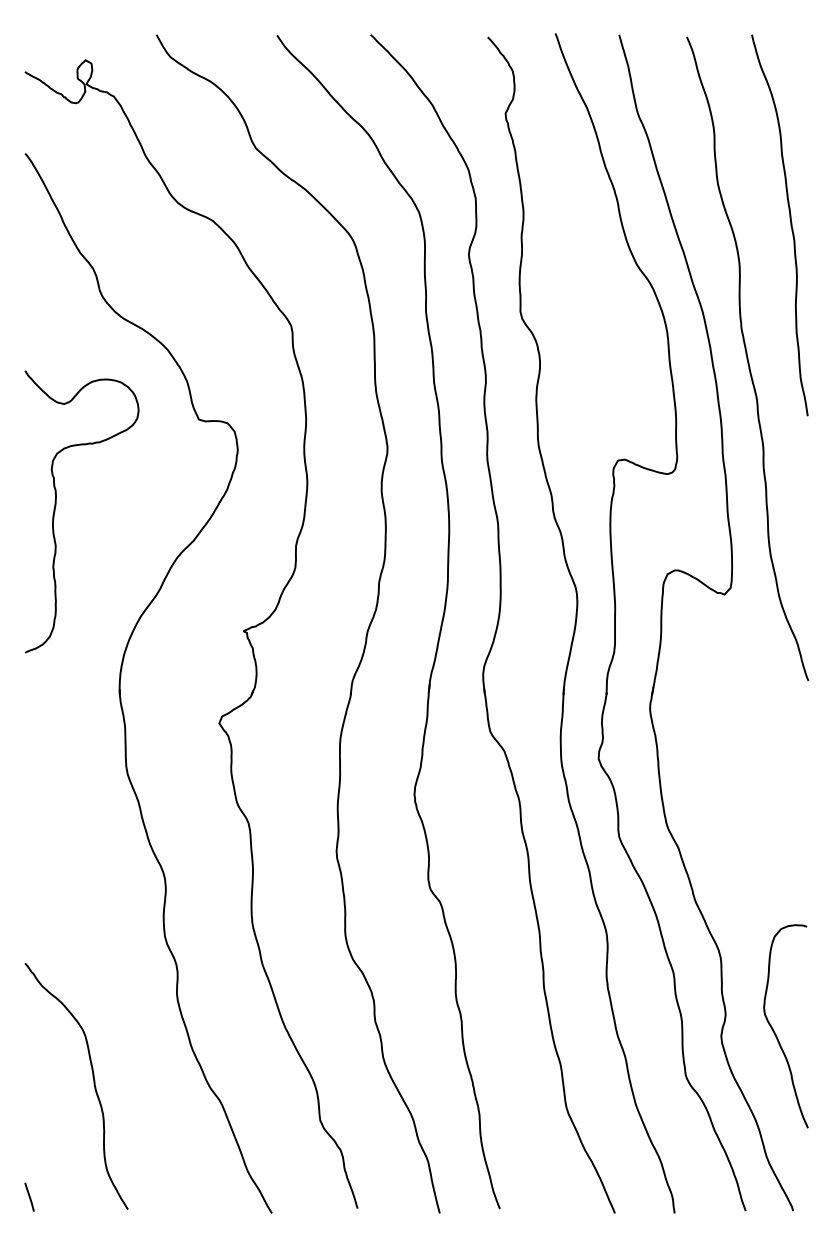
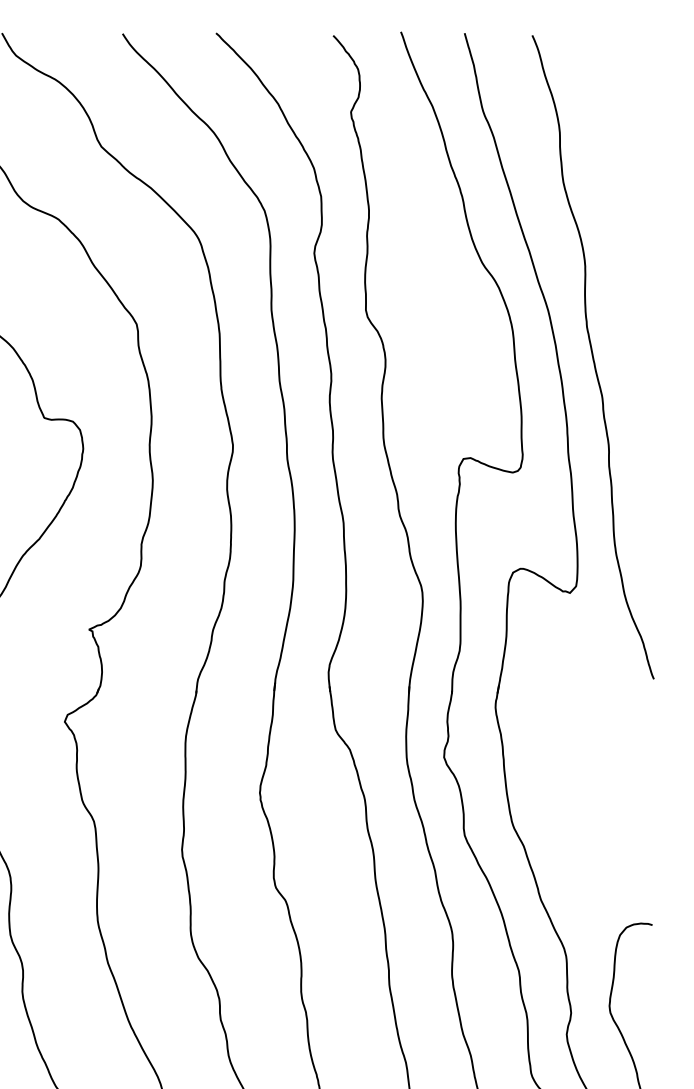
curve: (790, 225) -> (635, 223), removed

